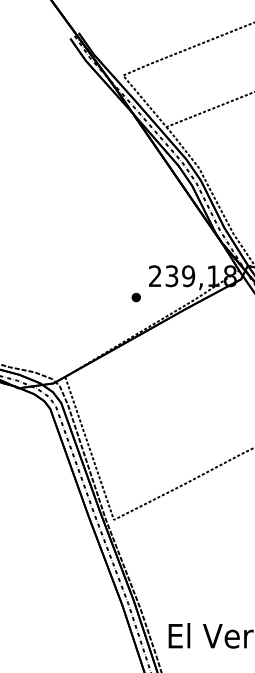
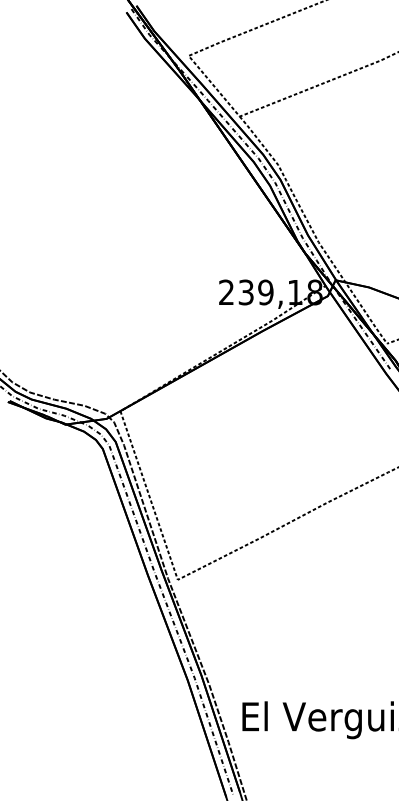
part: (135, 297) -> (203, 317), removed

